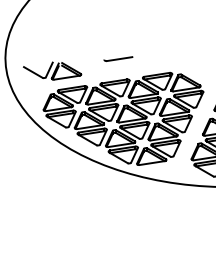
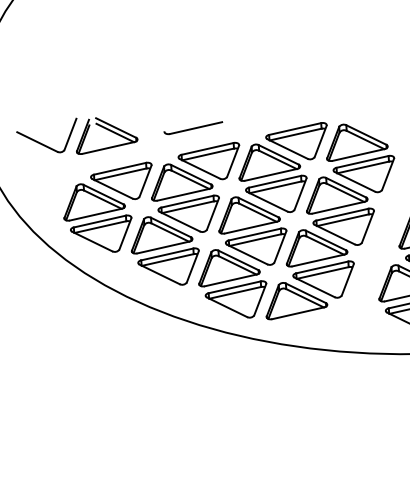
line: (118, 58) -> (193, 126), moved

